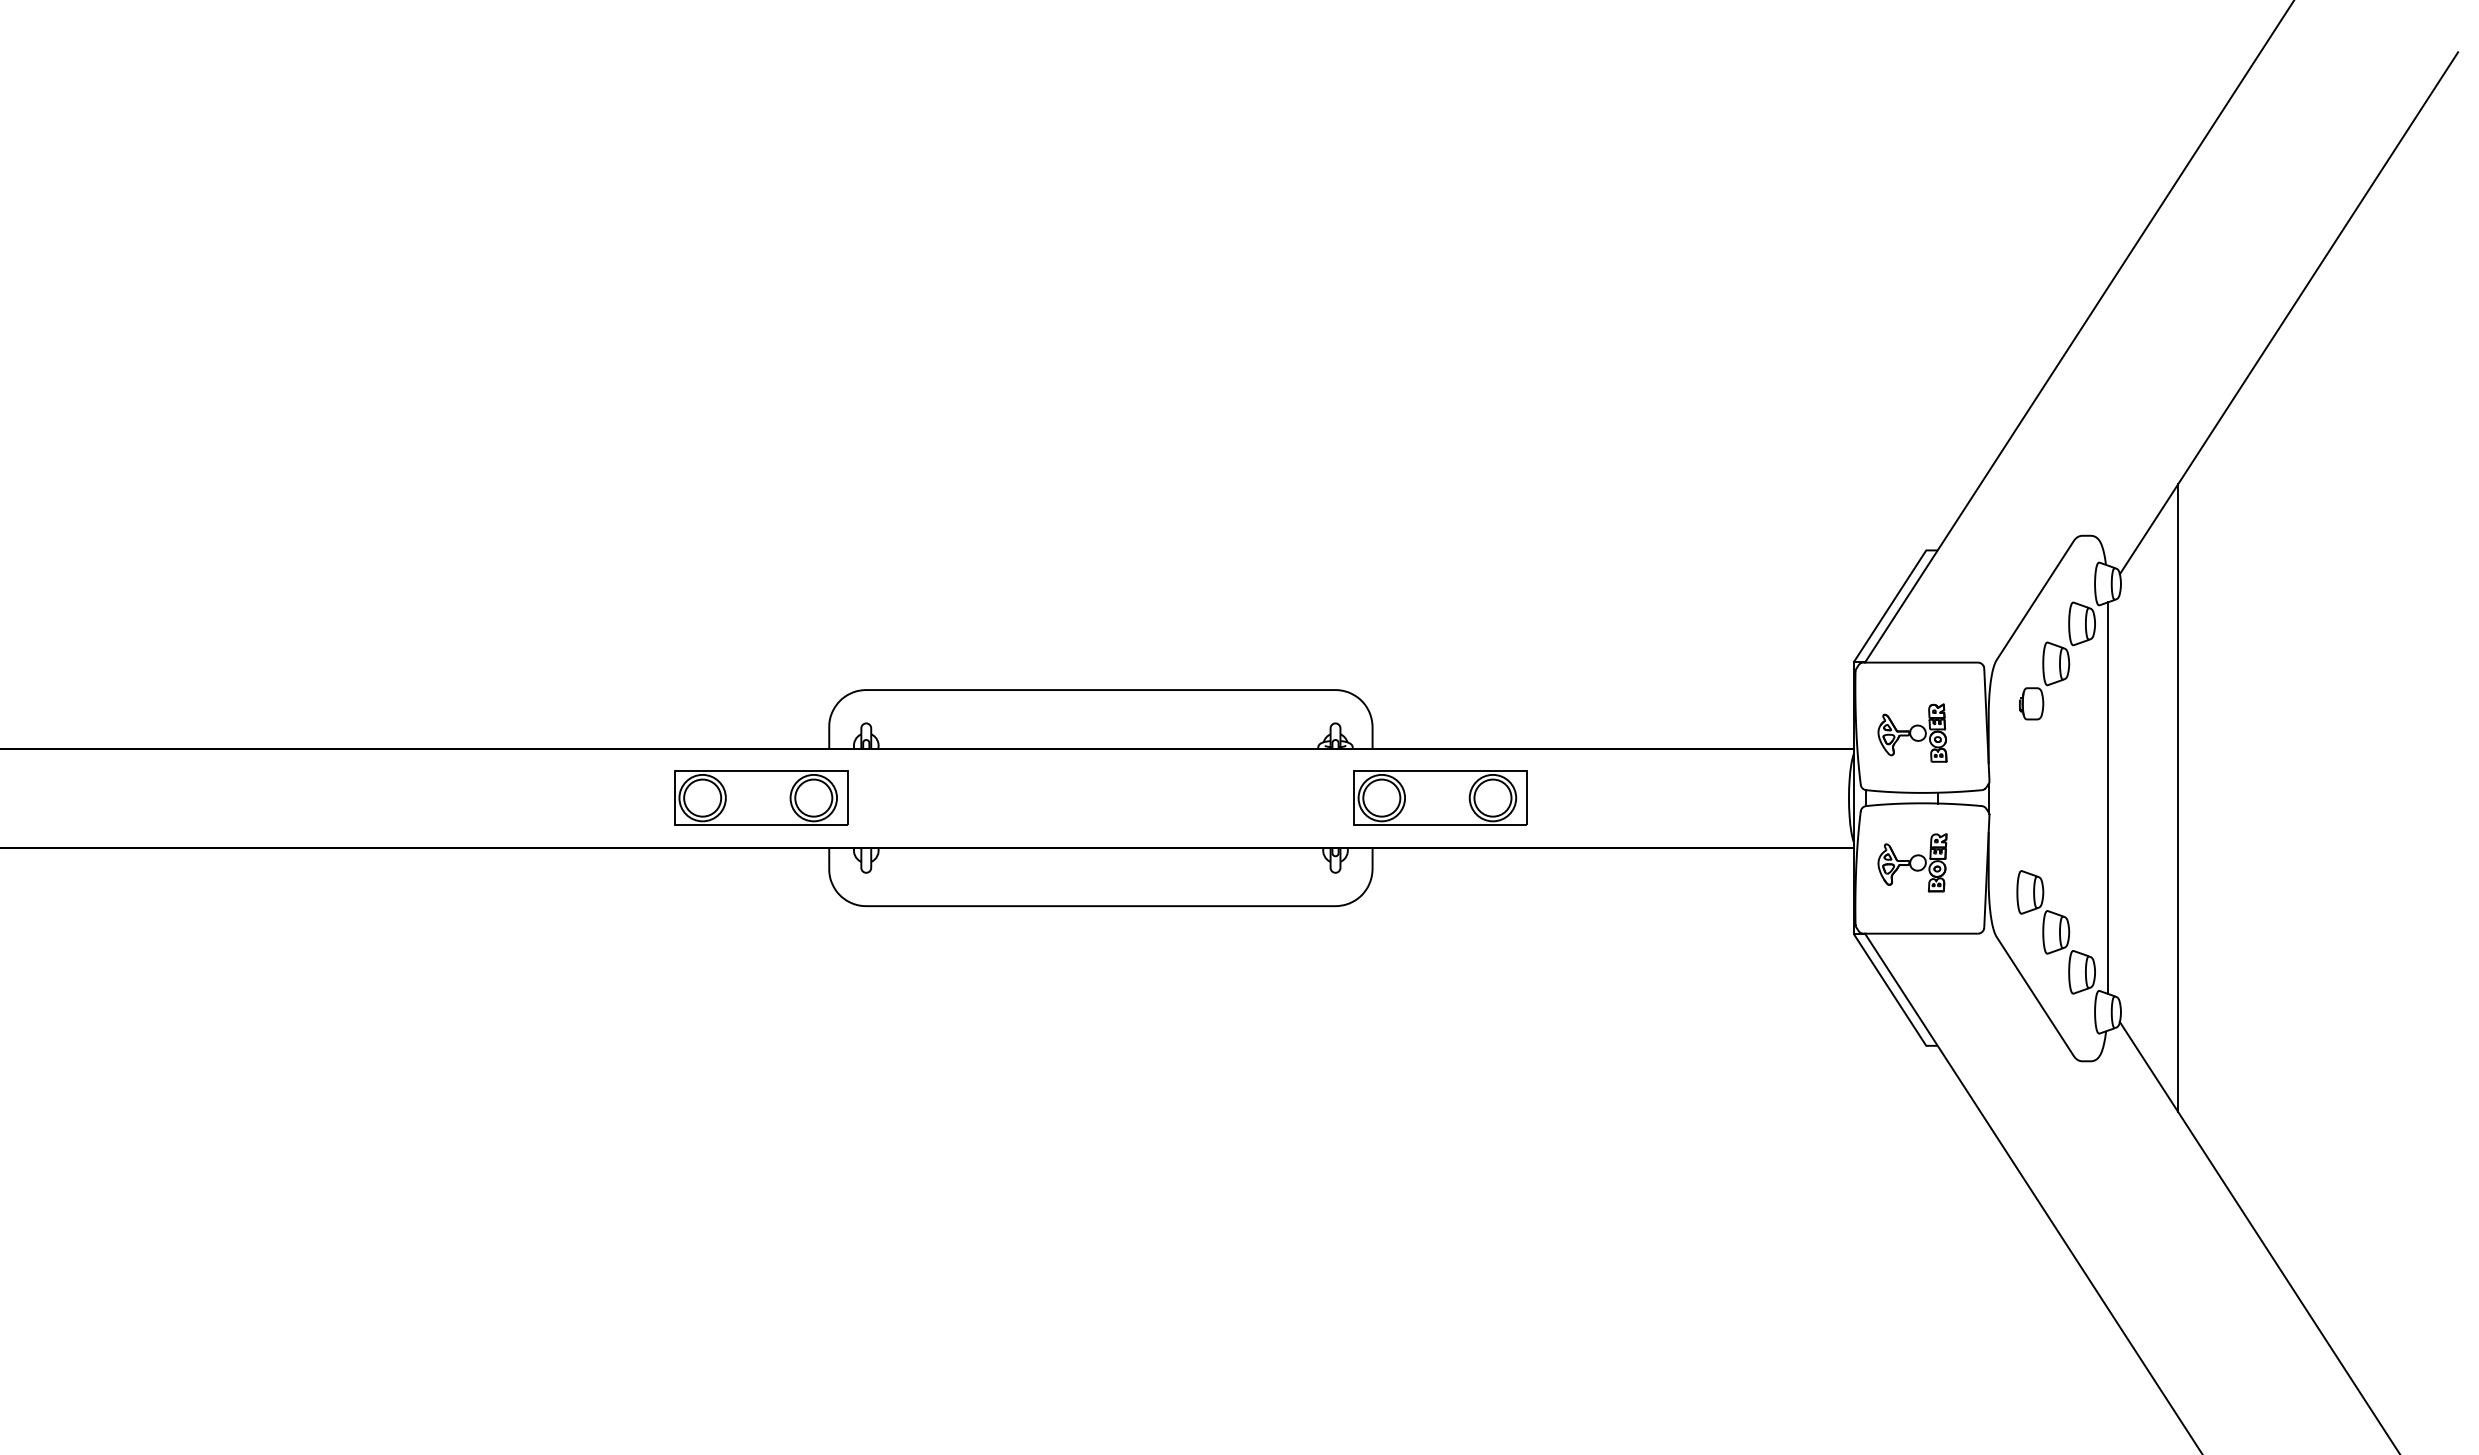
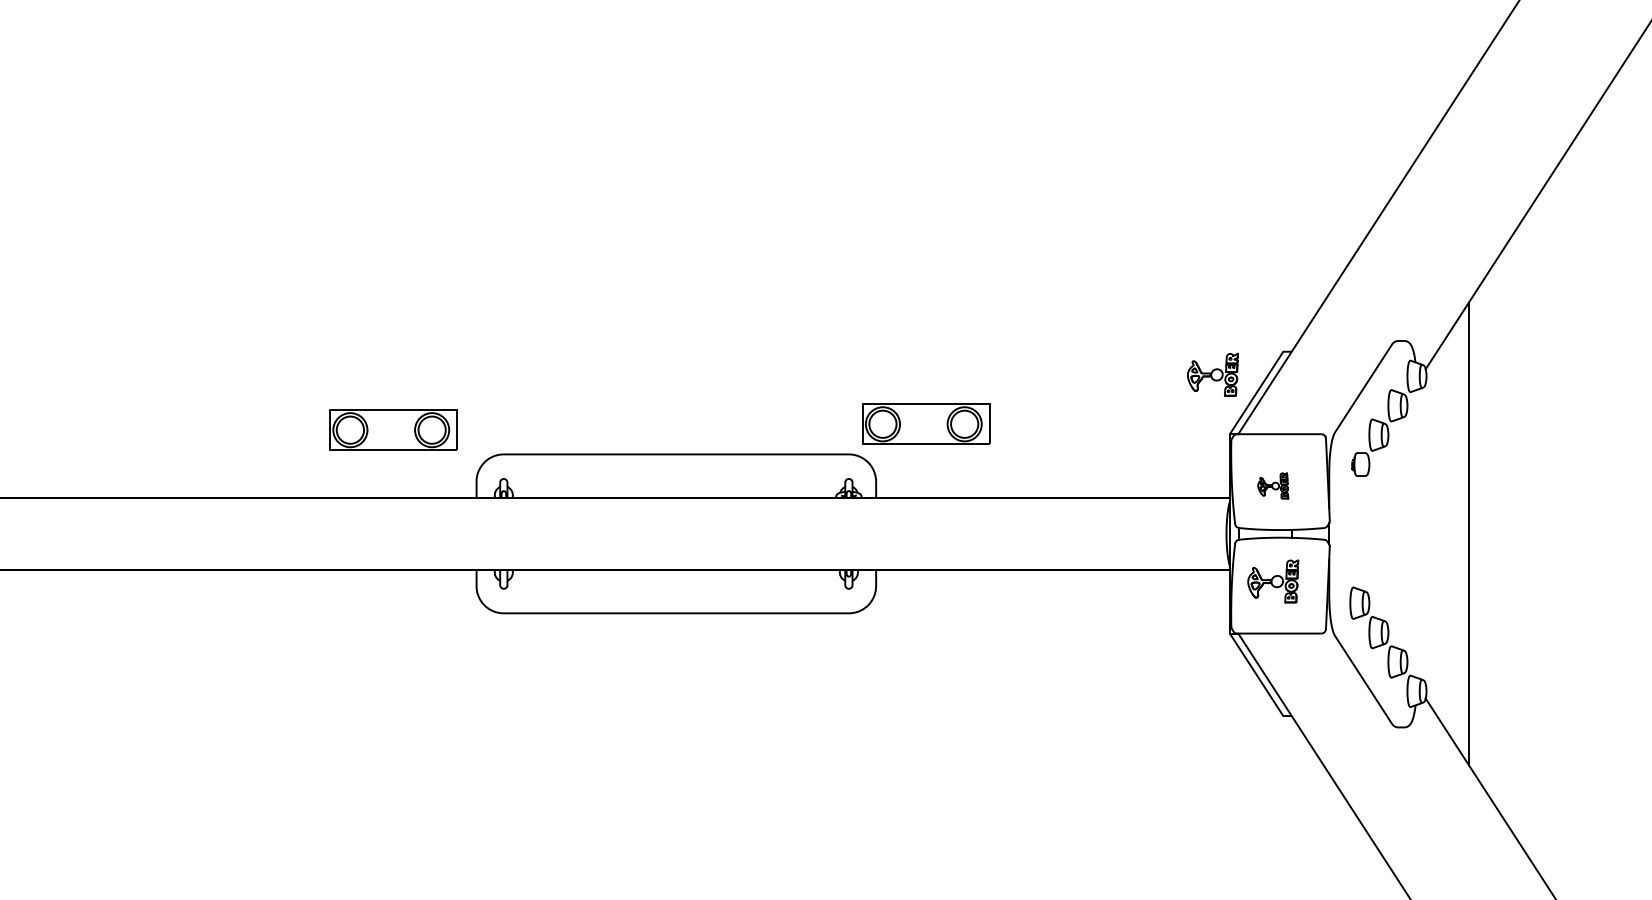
part: (1830, 581) -> (1212, 374), added
part: (1912, 732) -> (1273, 485), size x0.6
part: (761, 797) -> (393, 429), moved
part: (1440, 797) -> (926, 423), moved
line: (2107, 797) -> (1416, 533), removed

